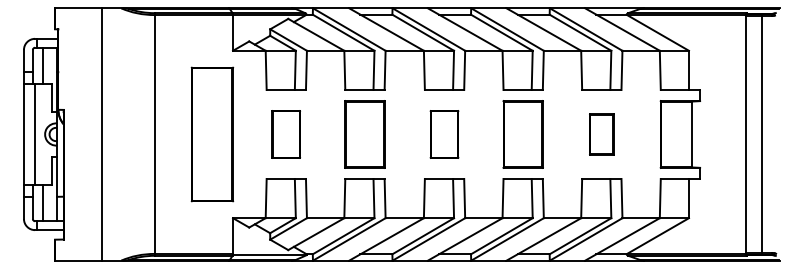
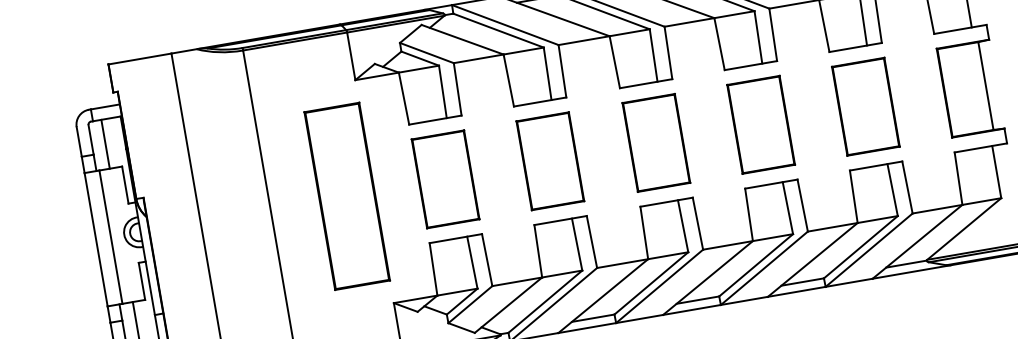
part: (285, 134) -> (444, 179), size x1.43
part: (444, 134) -> (656, 142), size x1.43
part: (601, 134) -> (865, 106), size x1.67

